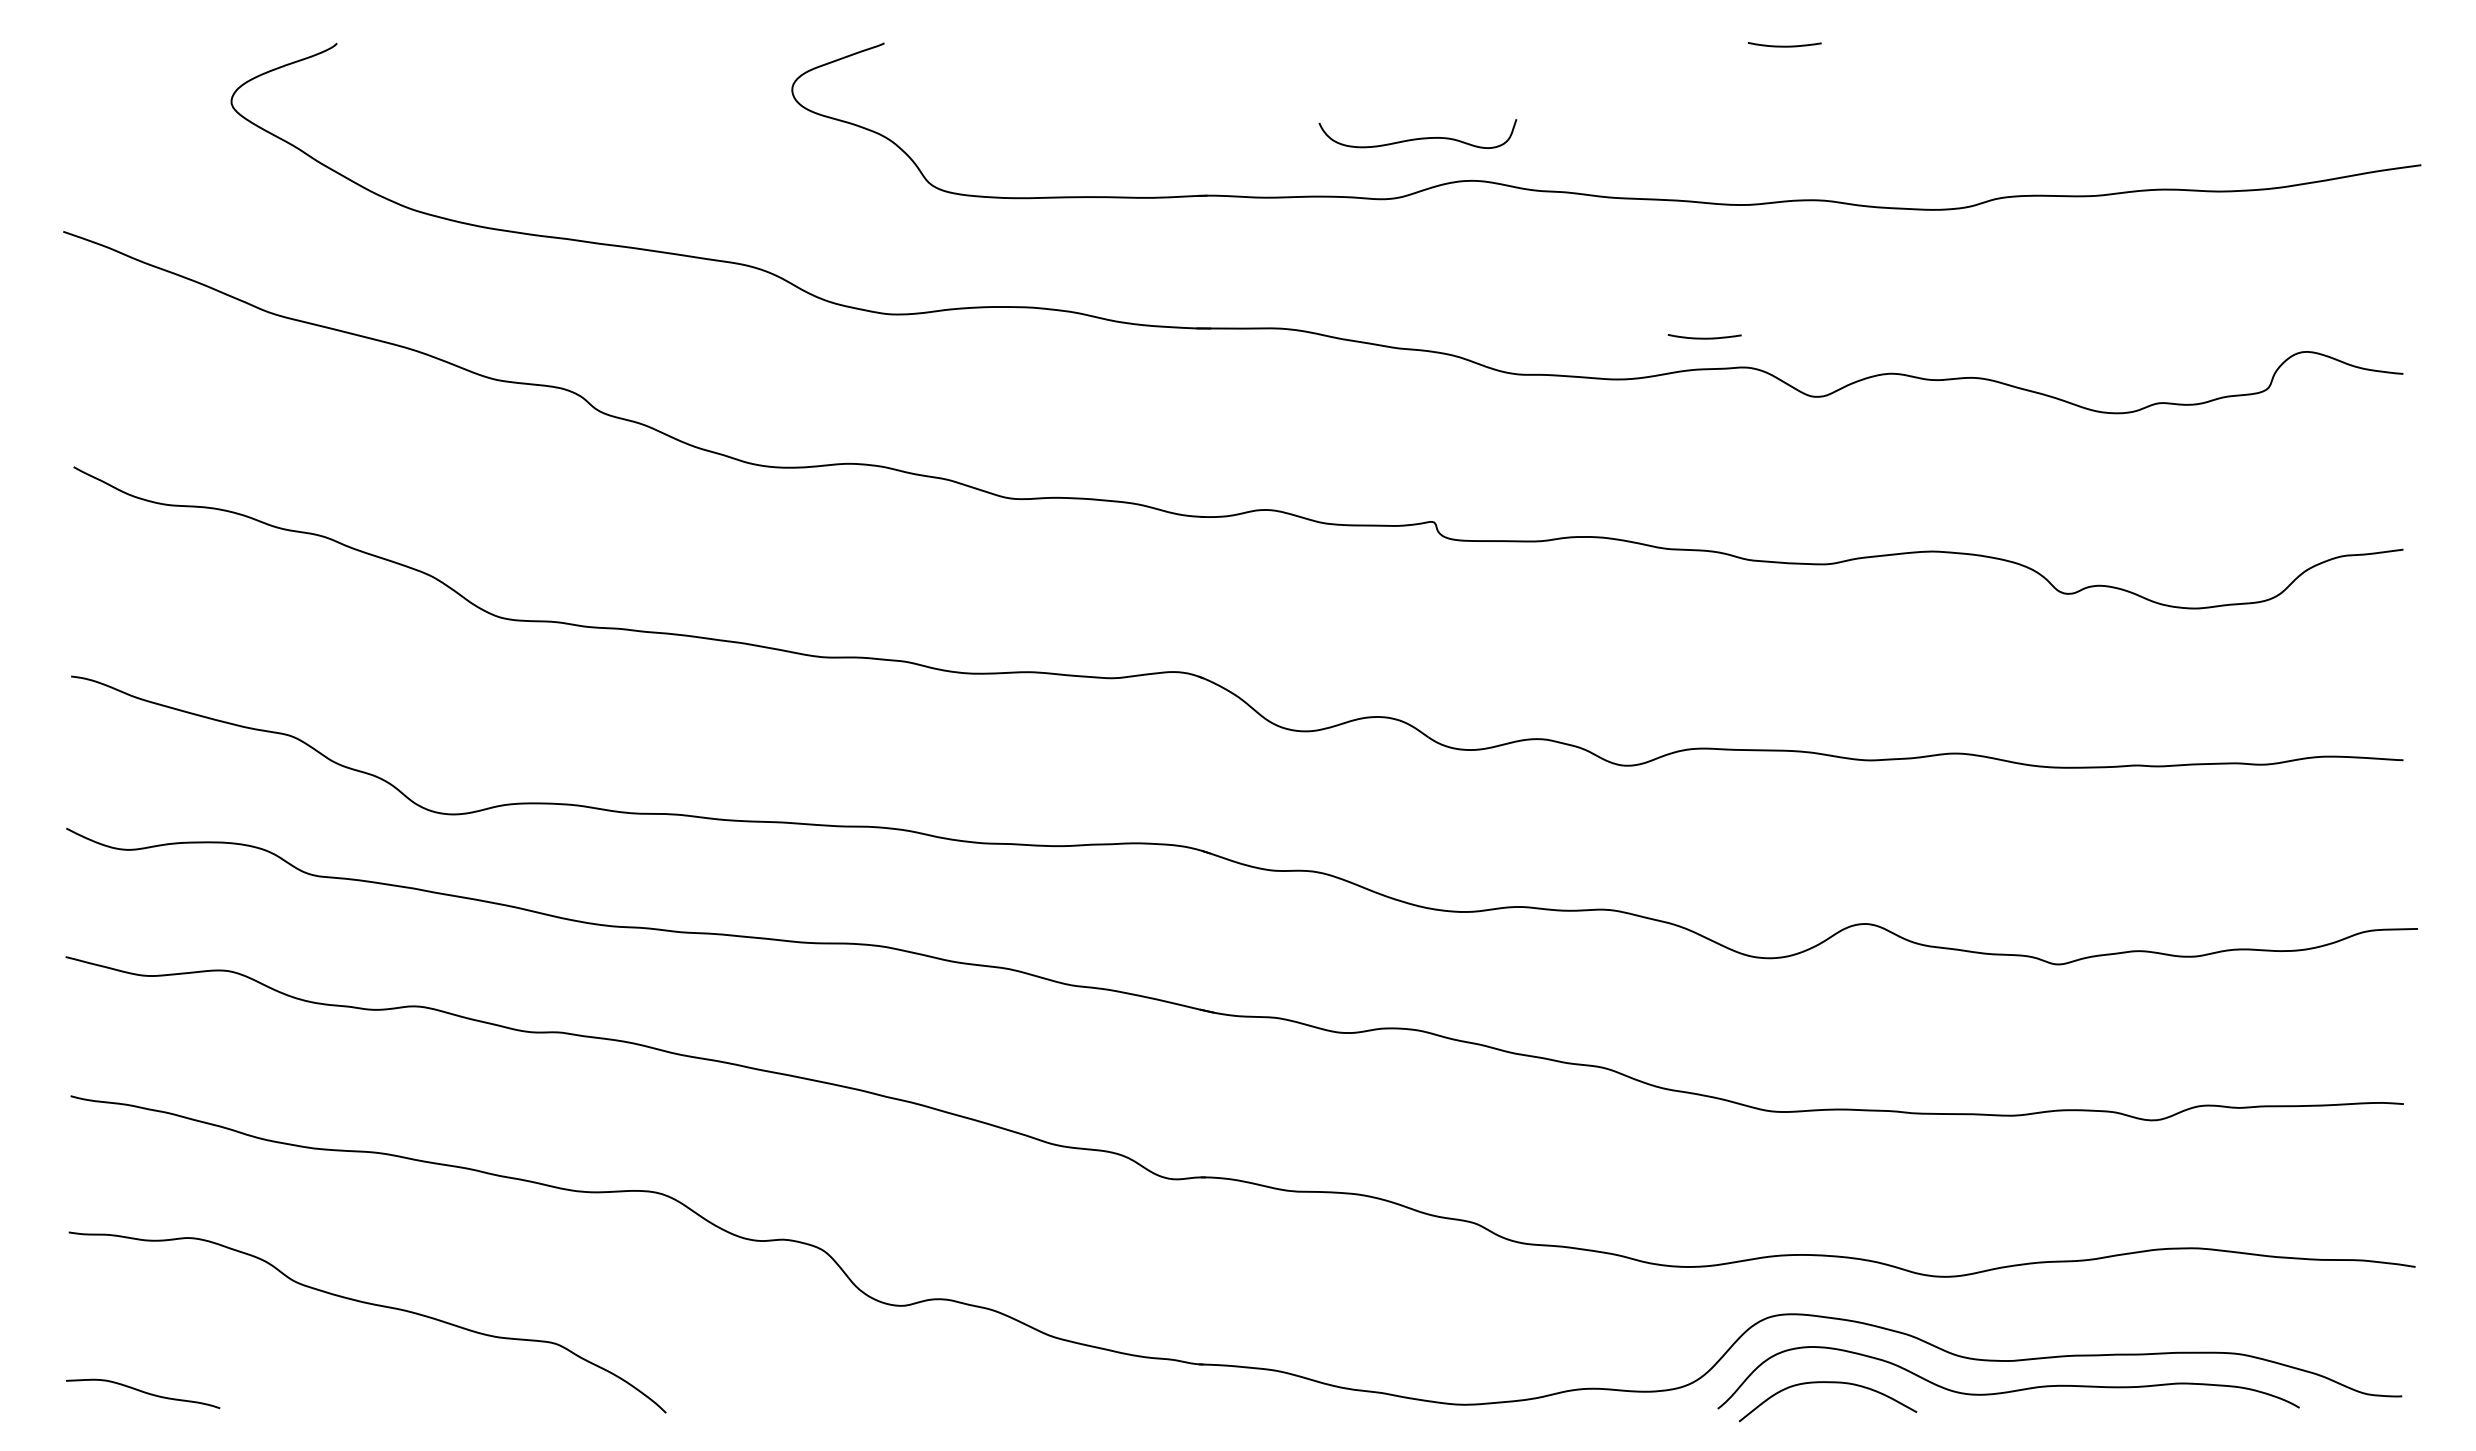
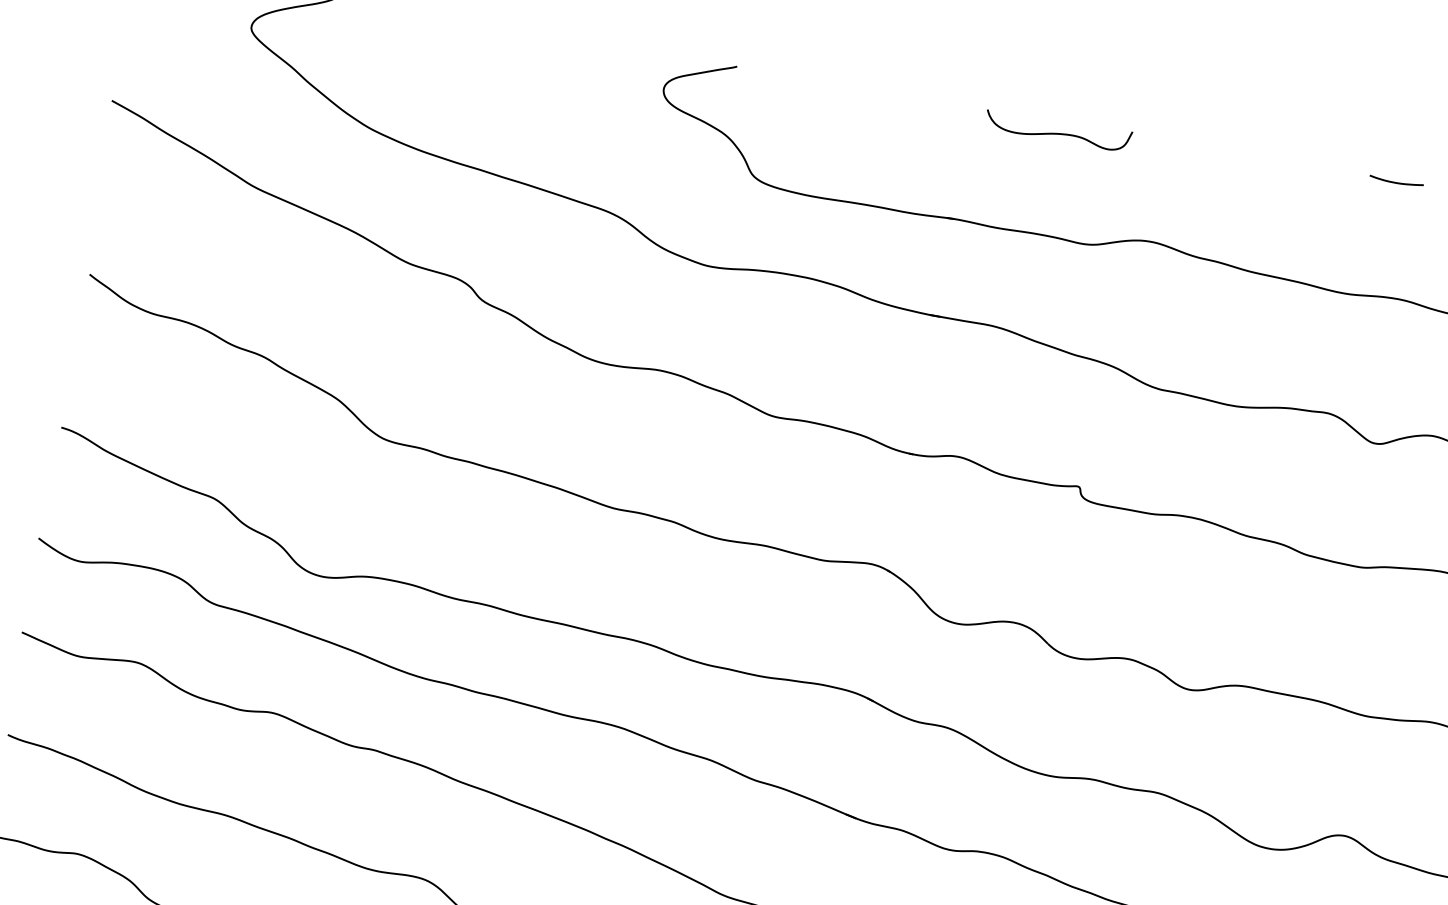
curve: (1420, 137) -> (1059, 133), moved
curve: (1704, 337) -> (1300, 385), removed

